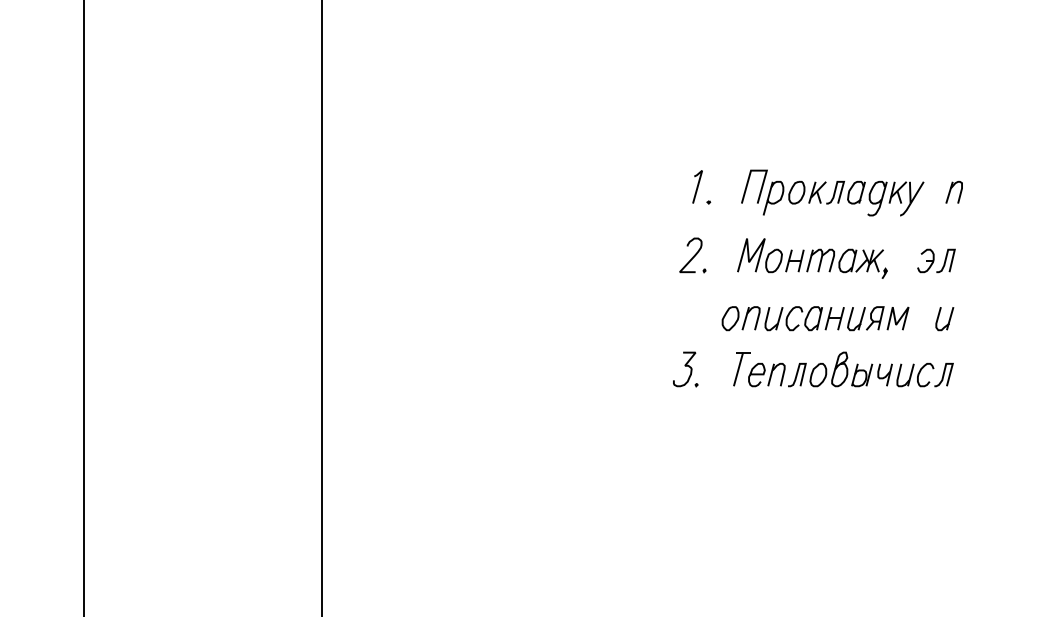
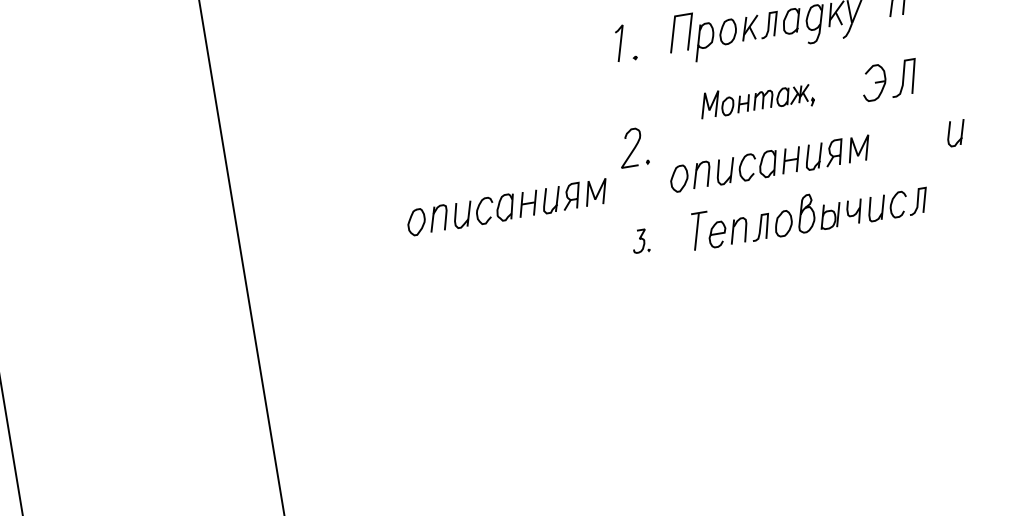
part: (692, 255) -> (632, 147), moved
part: (812, 258) -> (756, 99), size x0.7
part: (936, 260) -> (889, 79), size x1.4
part: (570, 318) -> (507, 207), added
part: (944, 319) -> (956, 133), moved
part: (685, 369) -> (640, 241), size x0.6

